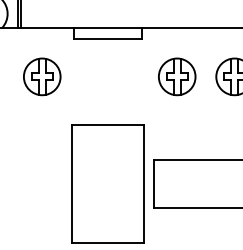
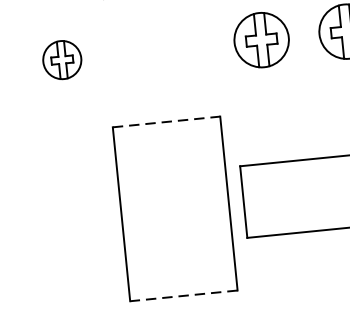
part: (42, 76) -> (62, 59), size x0.7
line: (108, 125) -> (167, 122), solid -> dashed
line: (107, 242) -> (183, 295), solid -> dashed

